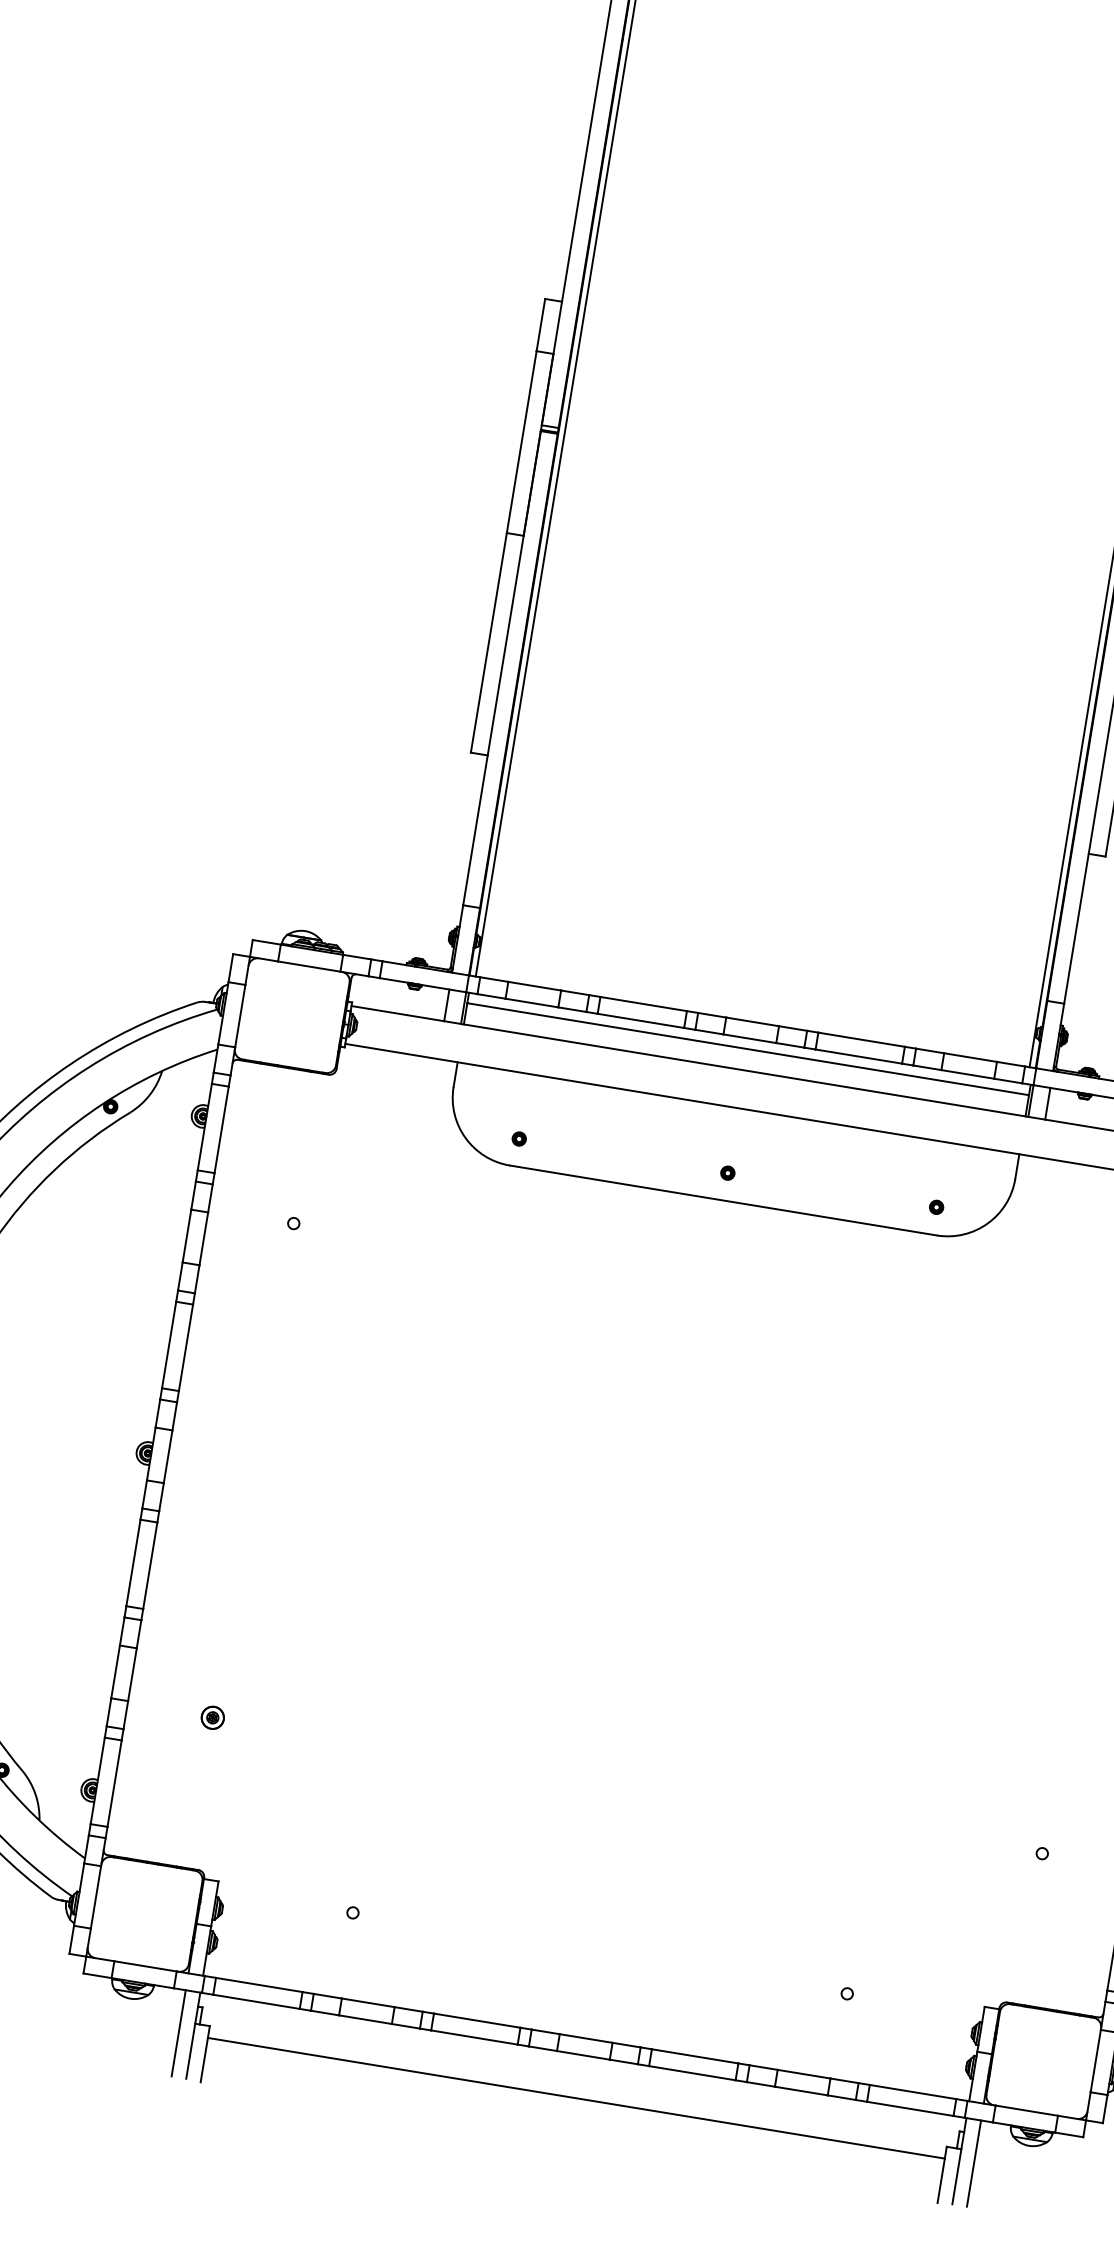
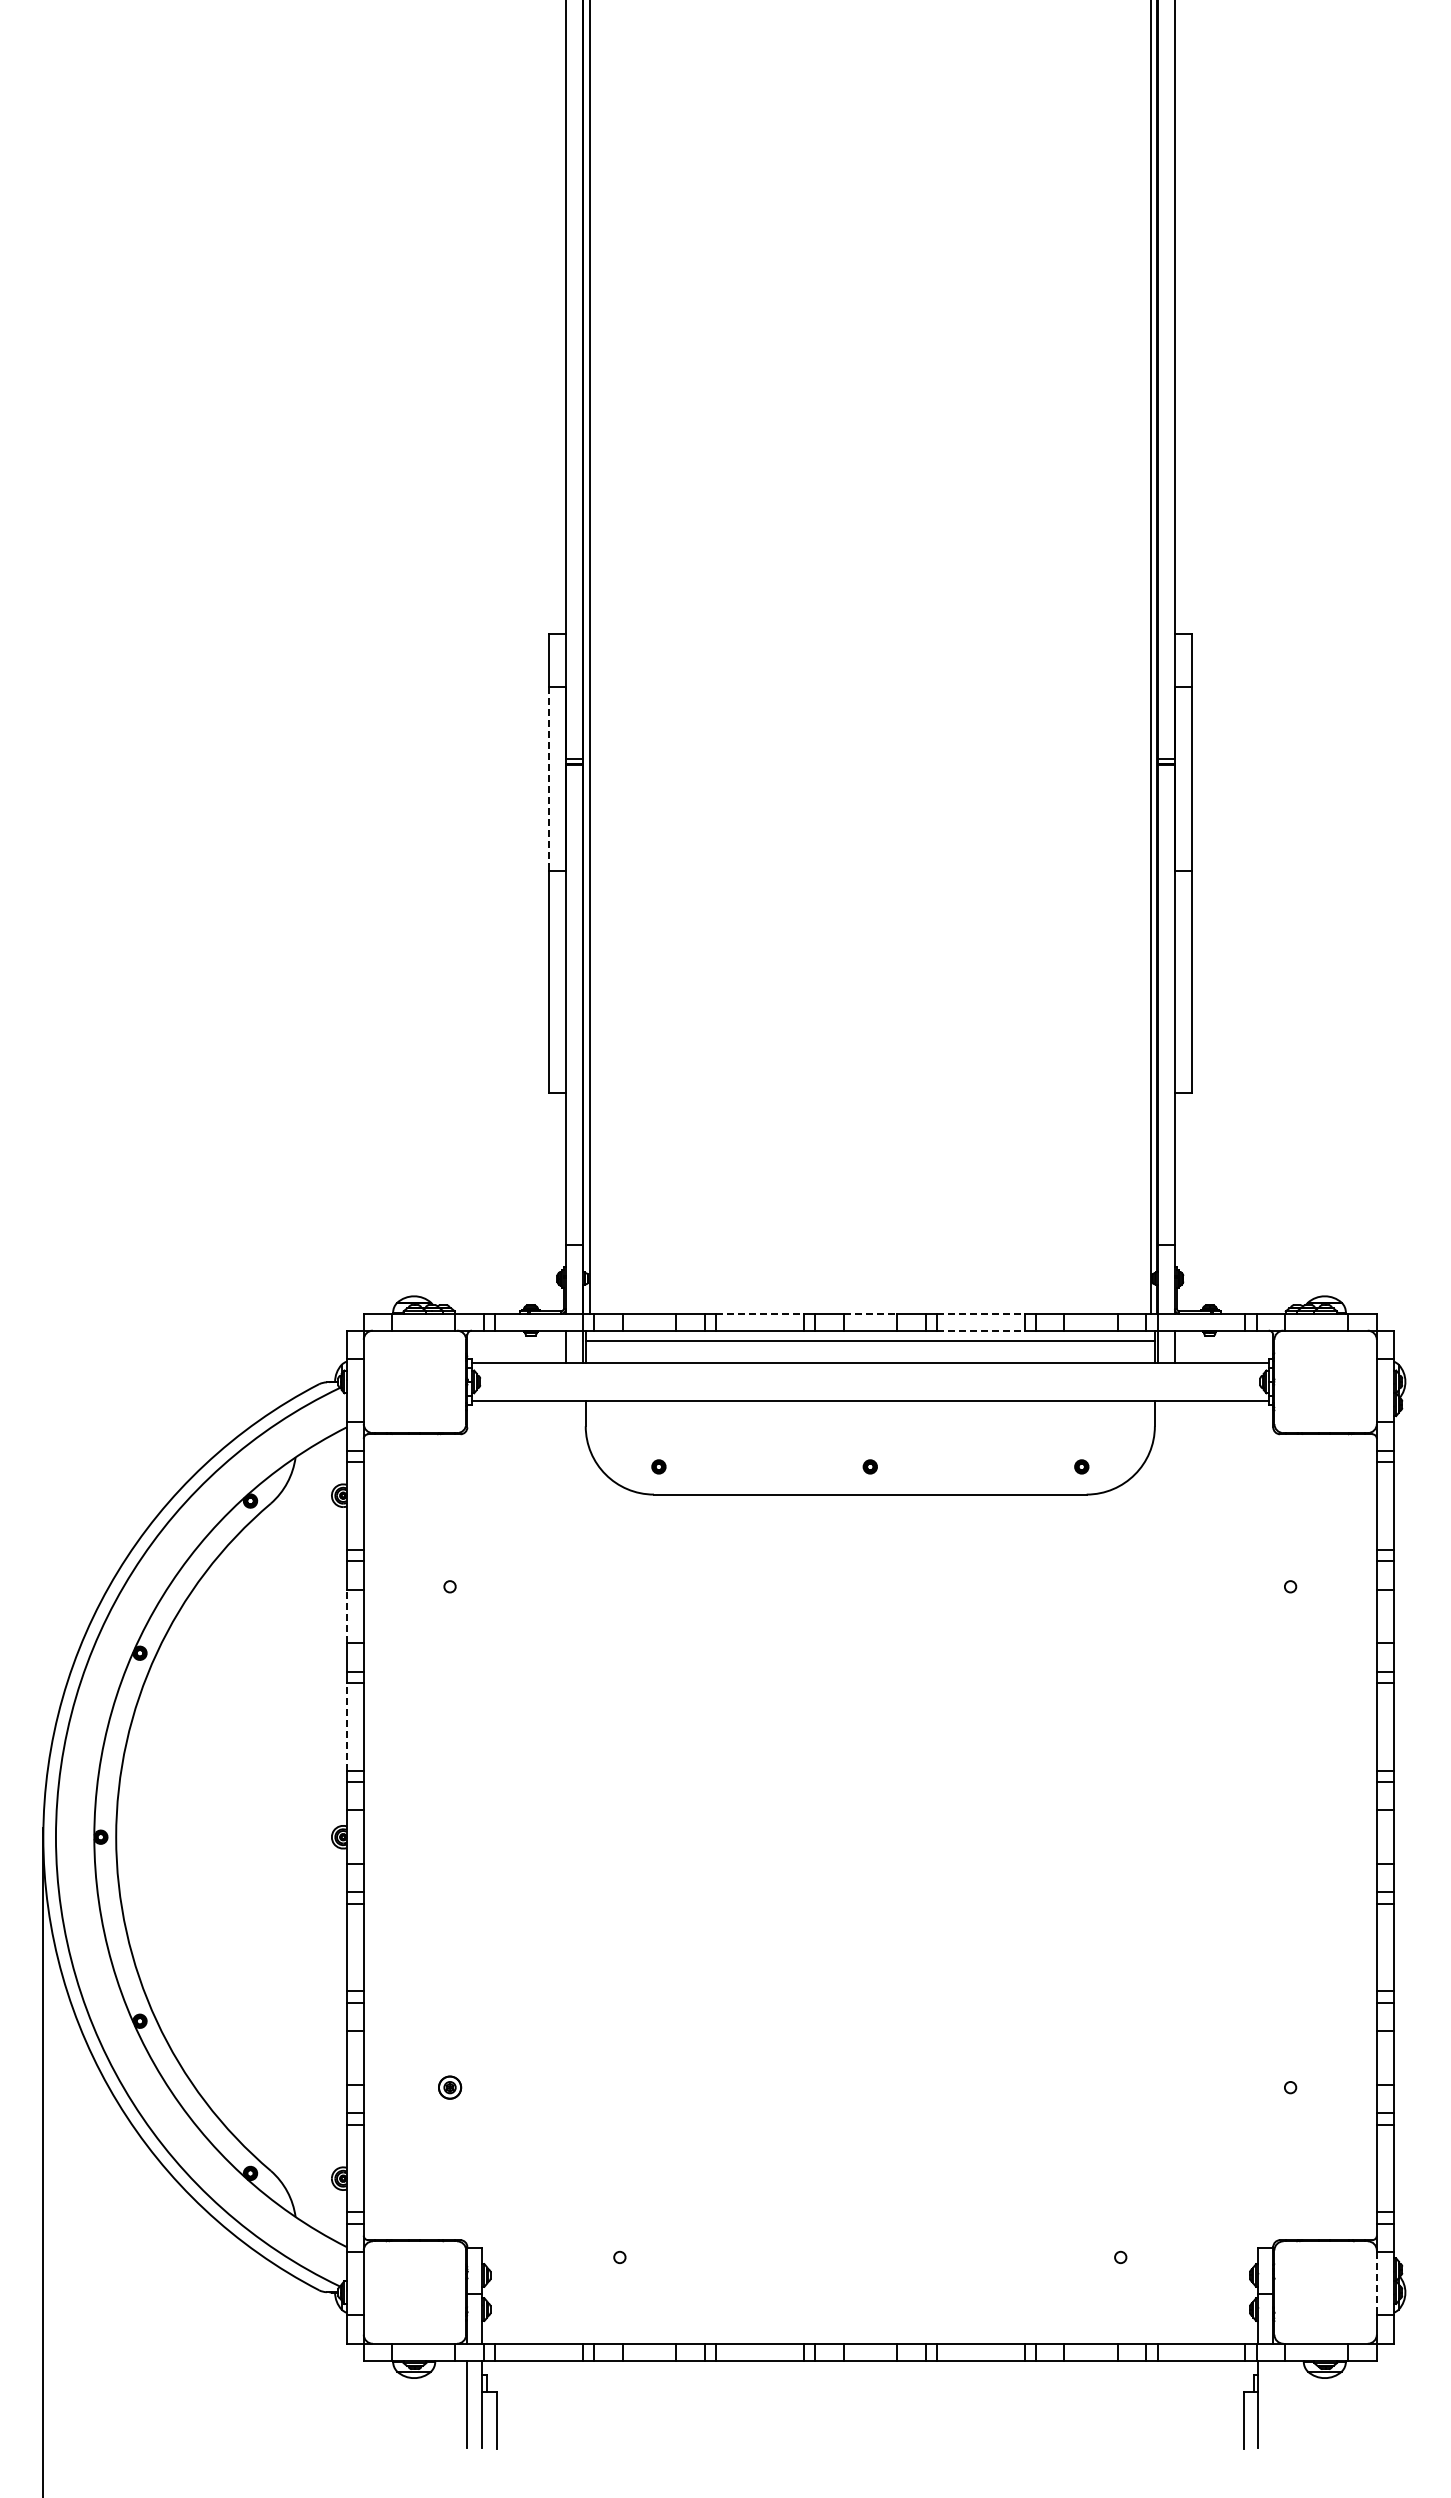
line: (521, 442) -> (548, 779), solid -> dashed
line: (643, 1003) -> (759, 1313), solid -> dashed
line: (752, 1021) -> (870, 1313), solid -> dashed
line: (861, 1039) -> (980, 1313), solid -> dashed
line: (858, 1056) -> (980, 1330), solid -> dashed
line: (186, 1236) -> (346, 1616), solid -> dashed
line: (168, 1344) -> (346, 1726), solid -> dashed
line: (1095, 2060) -> (1376, 2283), solid -> dashed
line: (575, 2098) -> (869, 2404), removed
line: (974, 2163) -> (1273, 2404), removed

